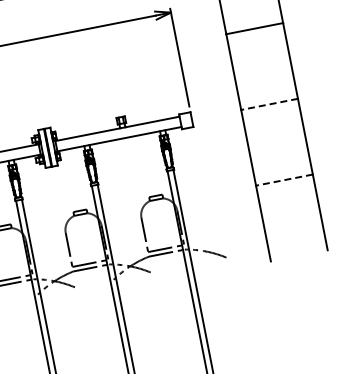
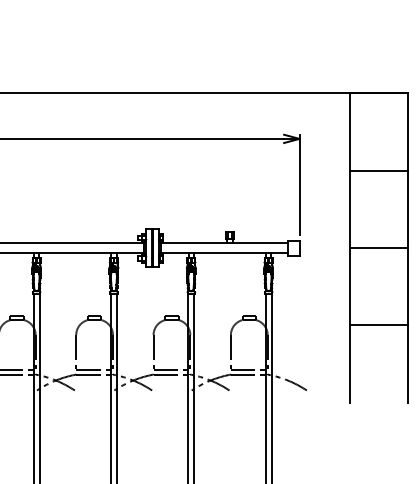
line: (269, 104) -> (378, 248), dashed -> solid
line: (284, 180) -> (378, 325), dashed -> solid

